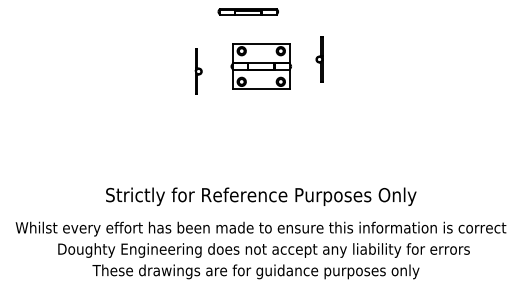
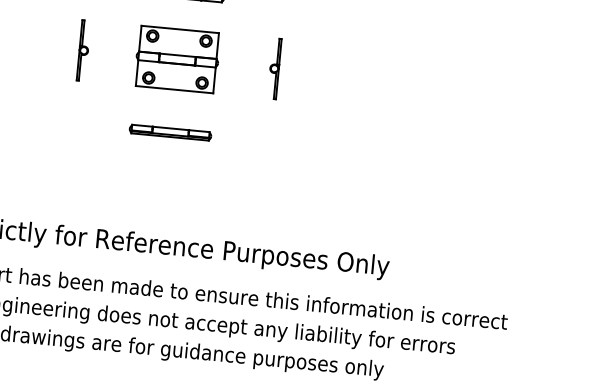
part: (260, 66) -> (176, 59), moved
part: (198, 71) -> (83, 50), moved
part: (247, 112) -> (169, 131), added

